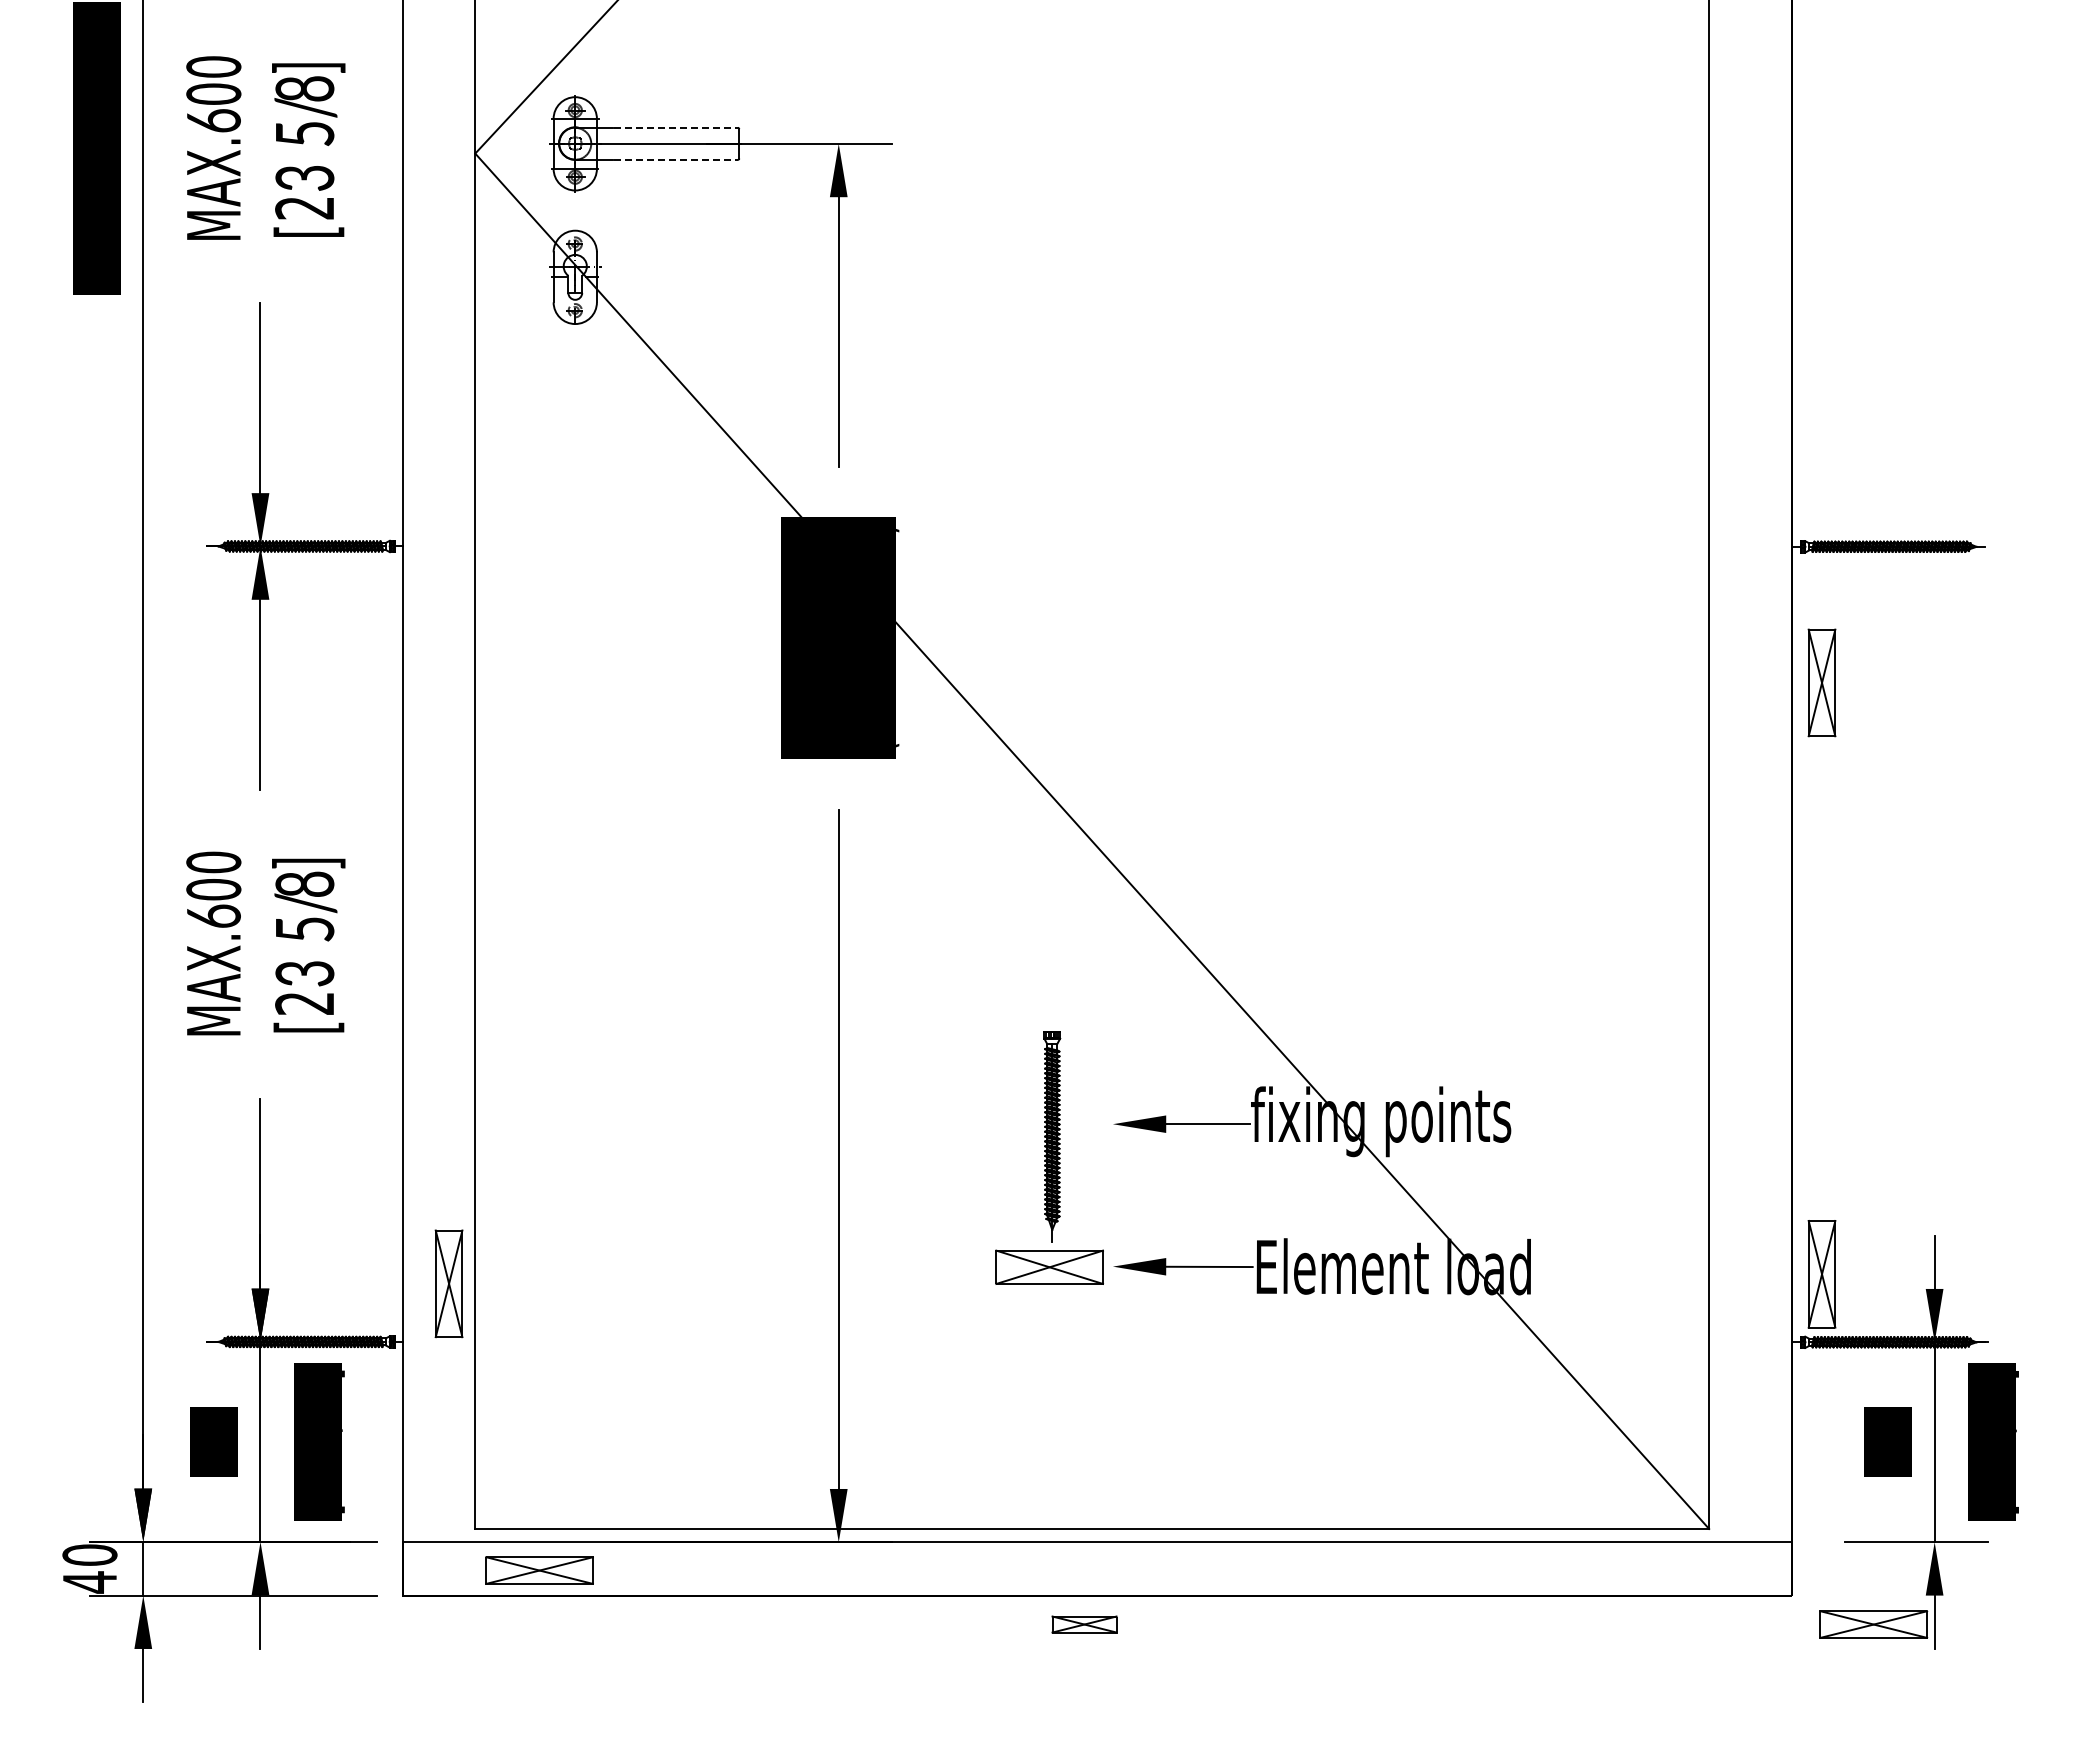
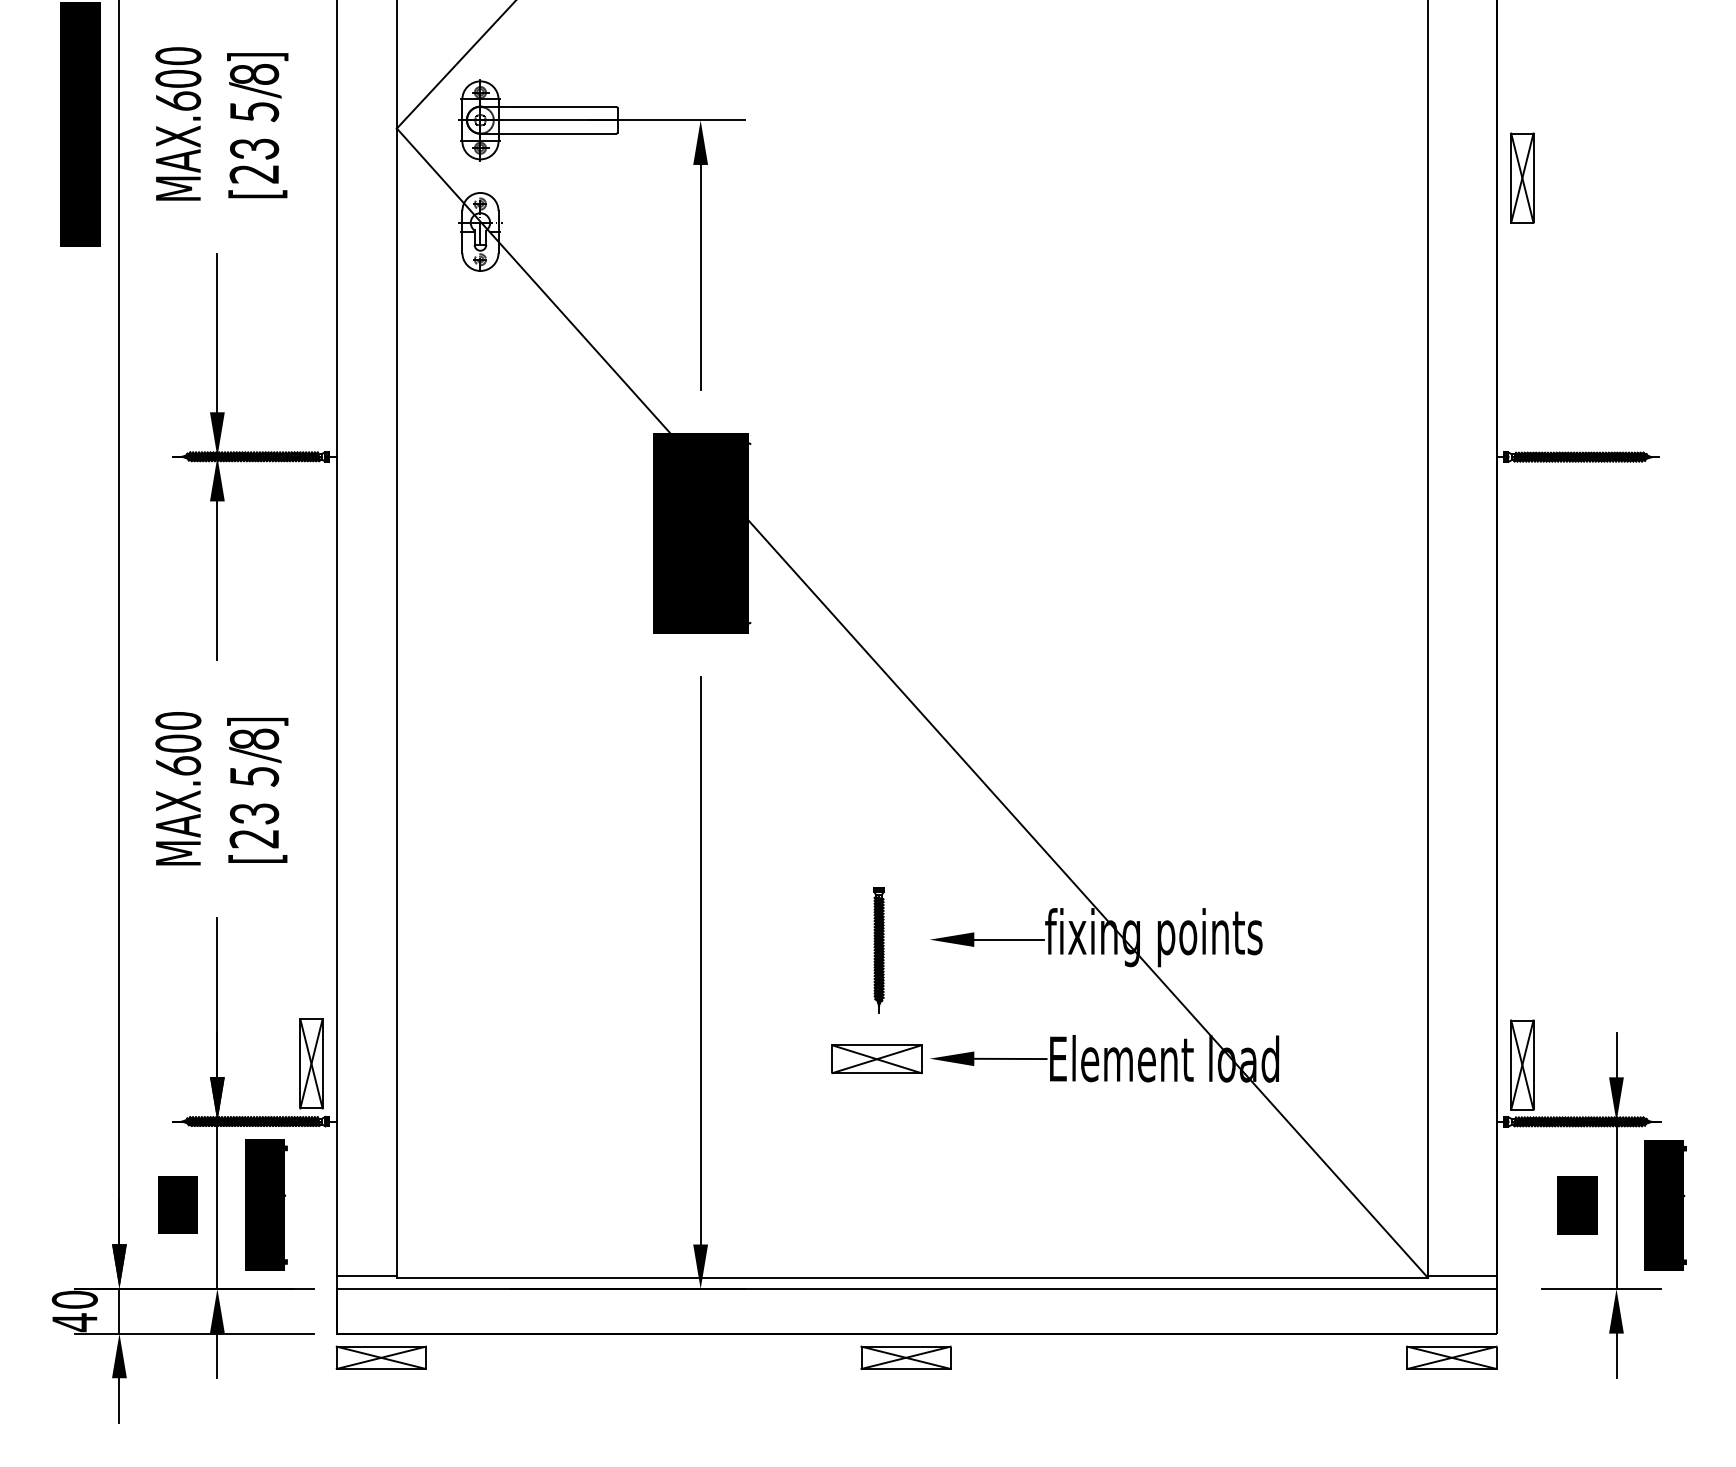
line: (675, 127) -> (564, 106), dashed -> solid
line: (675, 159) -> (564, 133), dashed -> solid
part: (1821, 682) -> (1521, 177), moved
part: (1051, 1136) -> (878, 949), size x0.71
part: (448, 1283) -> (311, 1063), moved
line: (439, 1526) -> (366, 1275), added
line: (1750, 1526) -> (1462, 1275), added
part: (539, 1570) -> (381, 1357), moved
part: (1084, 1624) -> (906, 1357), size x1.67
part: (1873, 1624) -> (1451, 1357), moved

